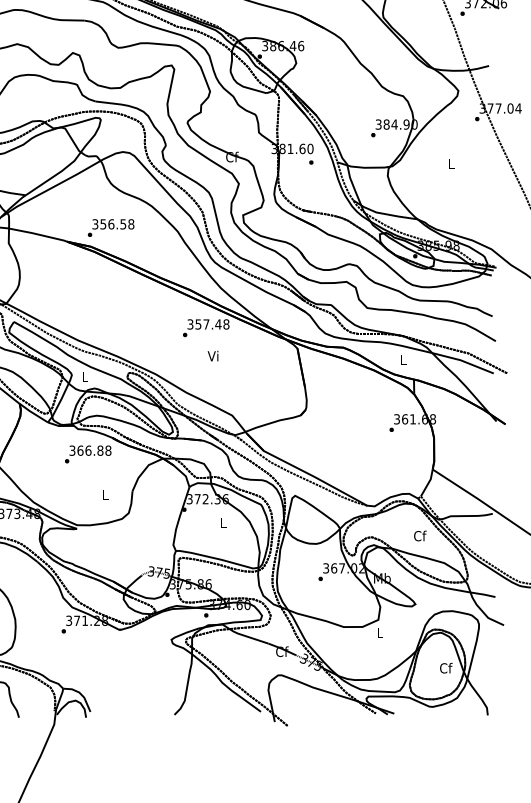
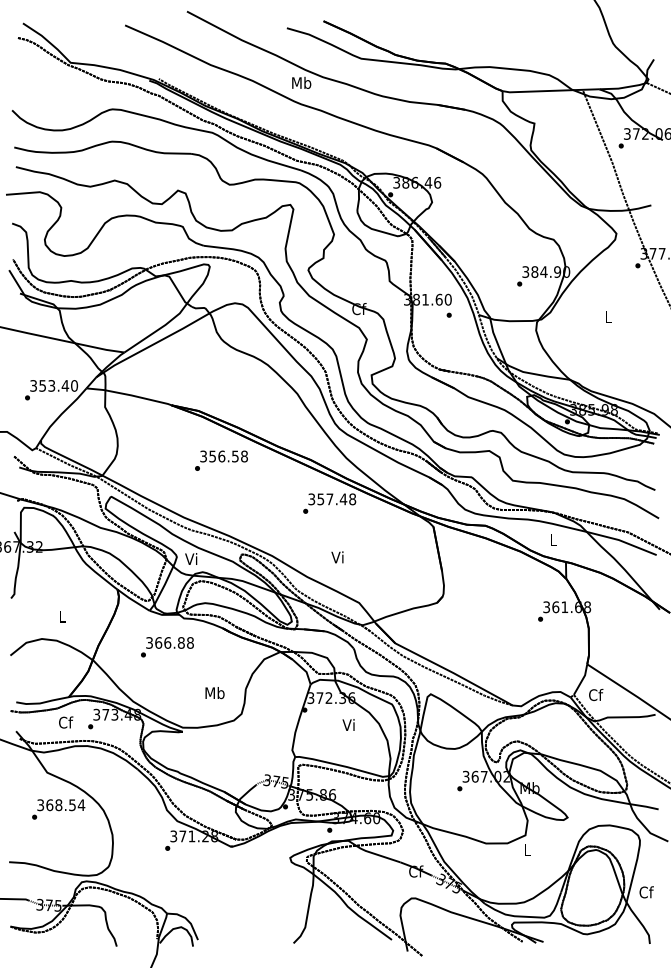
text: (111, 227) -> (221, 460), moved
text: (213, 356) -> (337, 557), moved
text: (84, 376) -> (191, 558), L -> Vi
text: (88, 454) -> (167, 647), moved
text: (104, 495) -> (214, 693), L -> Mb
text: (222, 522) -> (348, 724), L -> Vi
text: (420, 535) -> (596, 694), moved
text: (446, 668) -> (646, 892), moved

